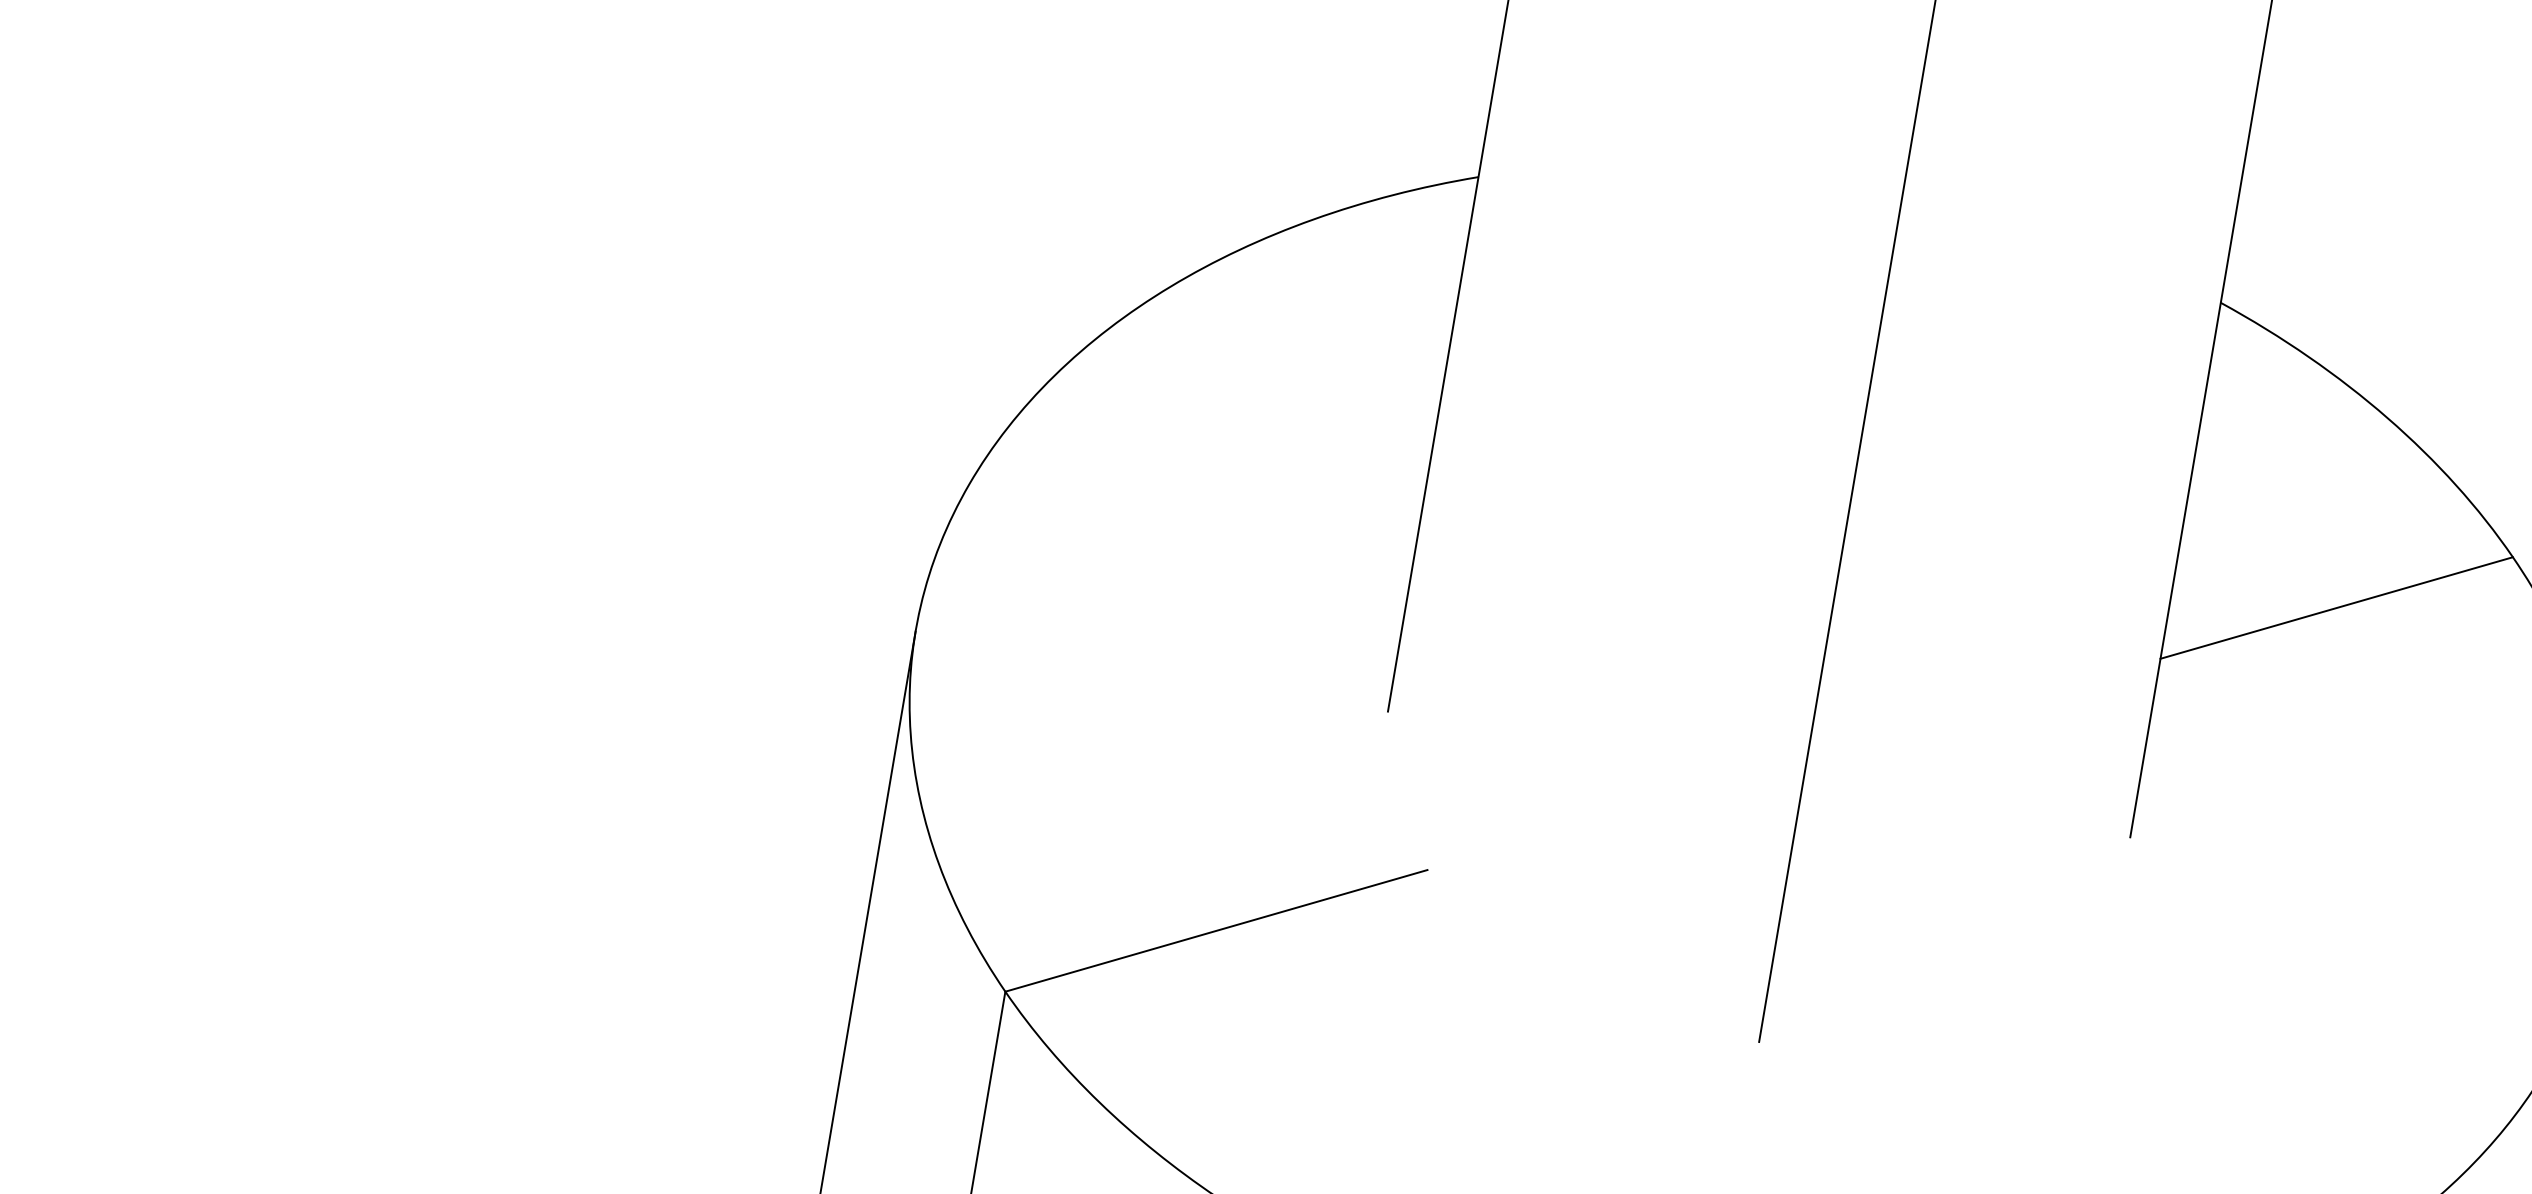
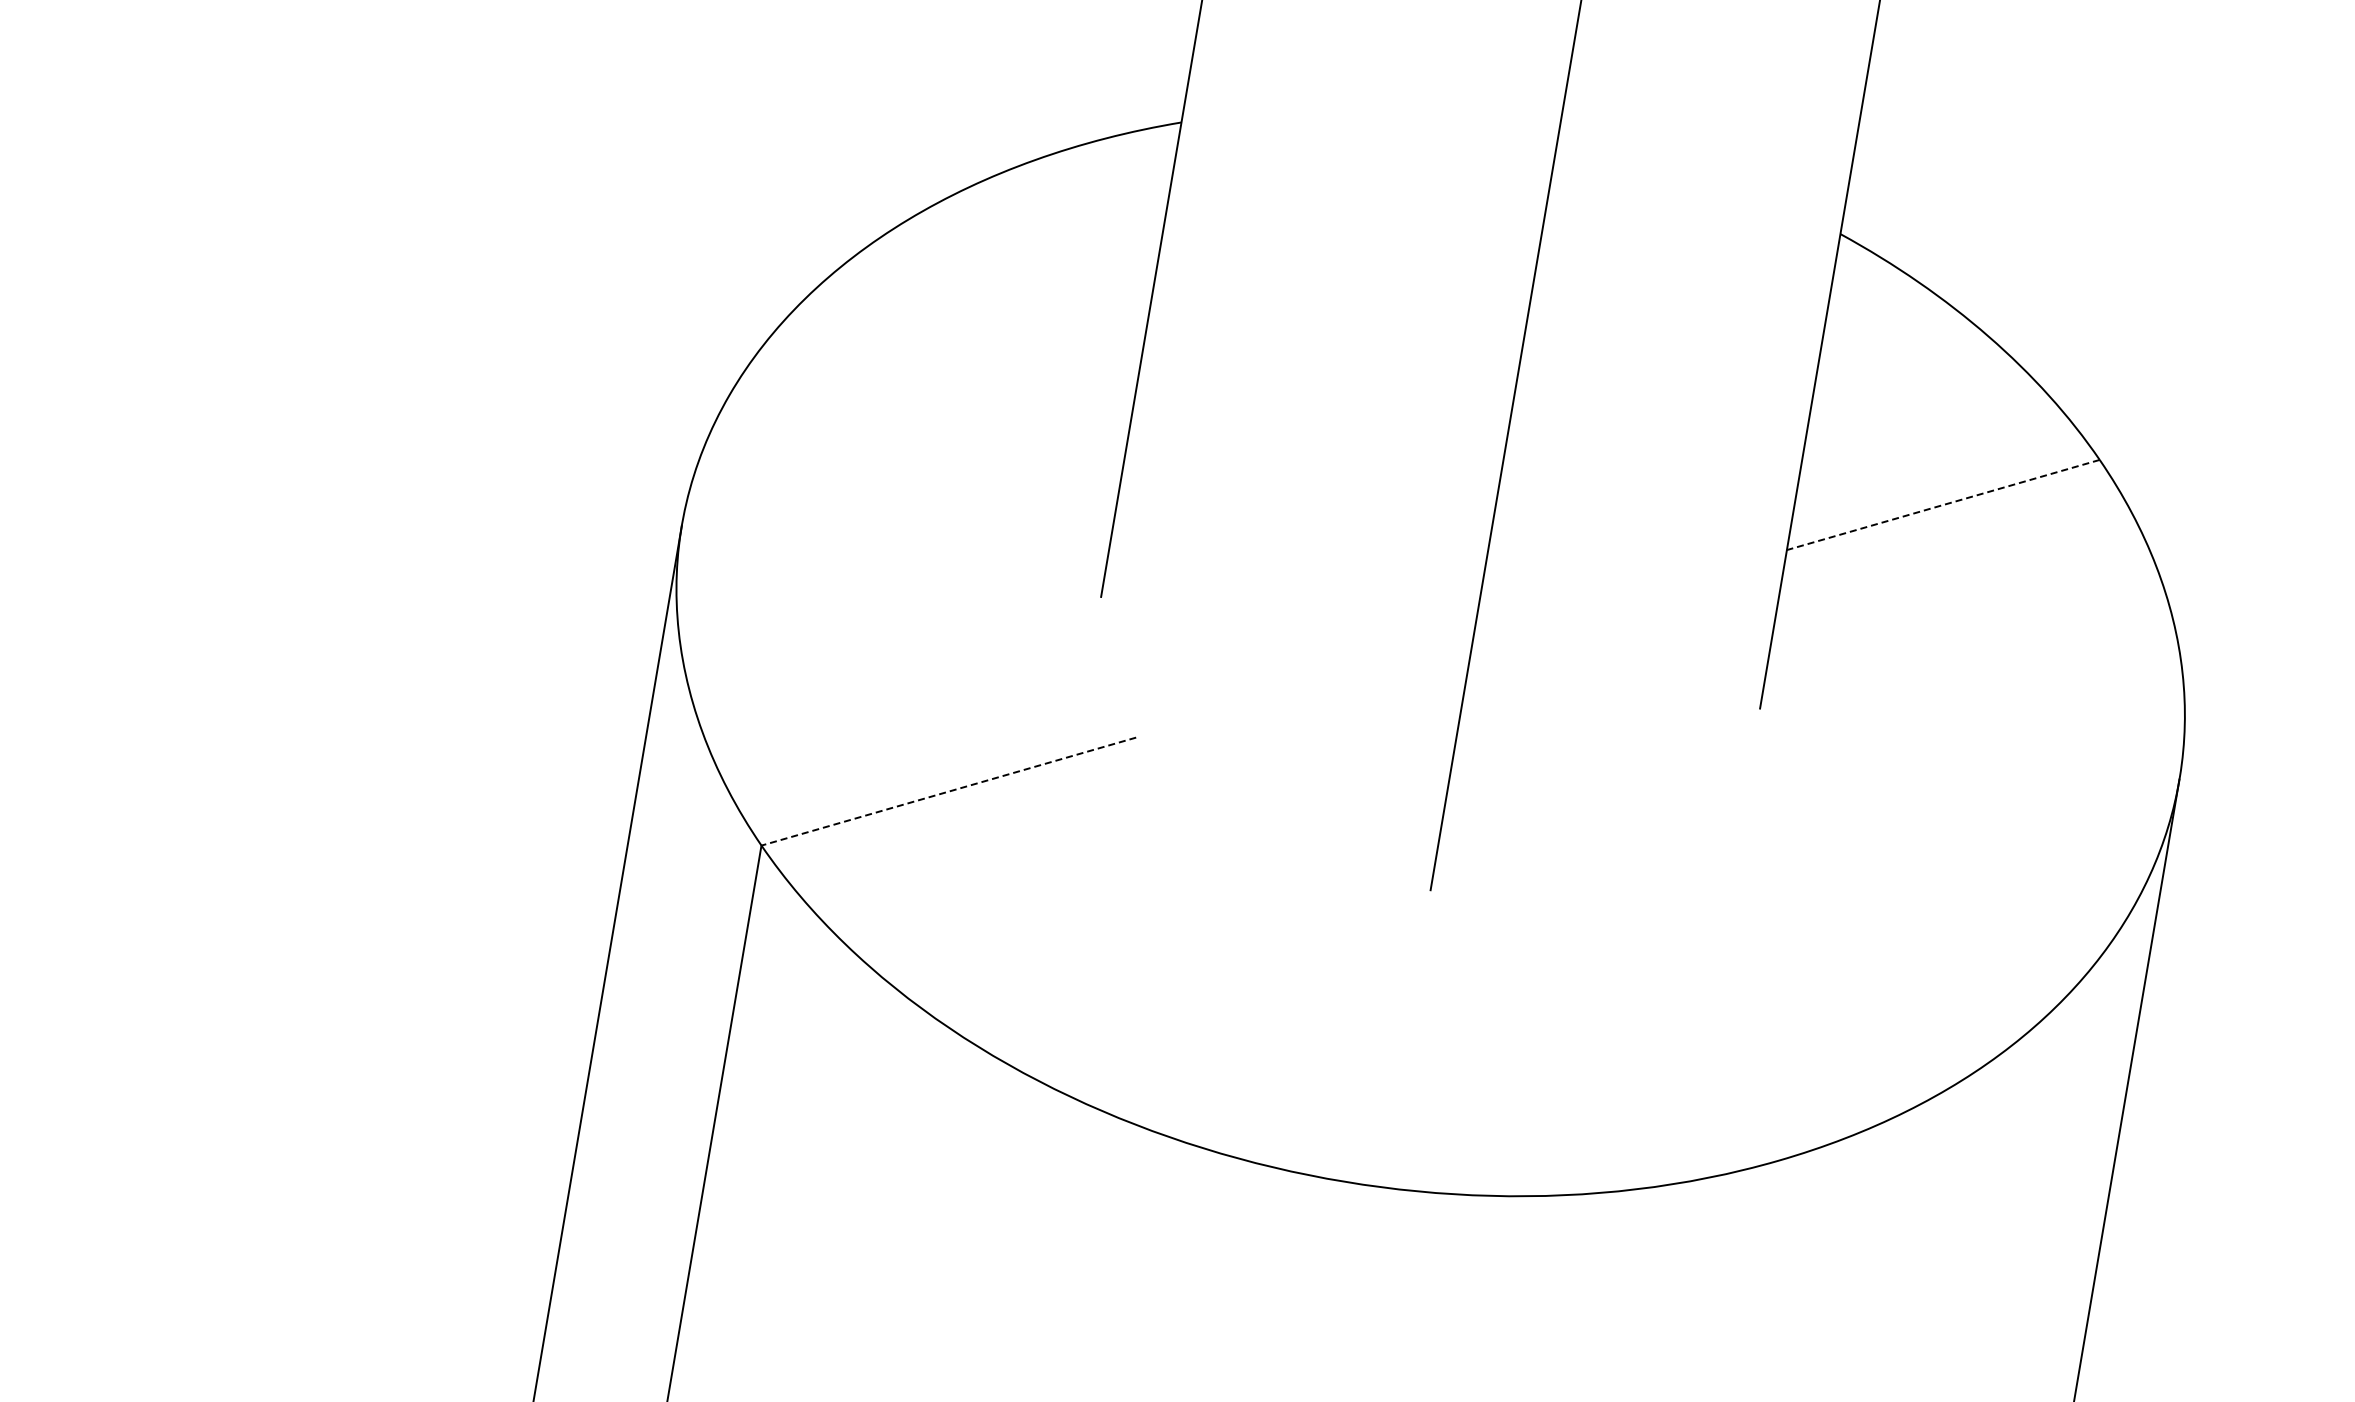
line: (2336, 608) -> (1943, 505), solid -> dashed
line: (1216, 930) -> (948, 791), solid -> dashed

